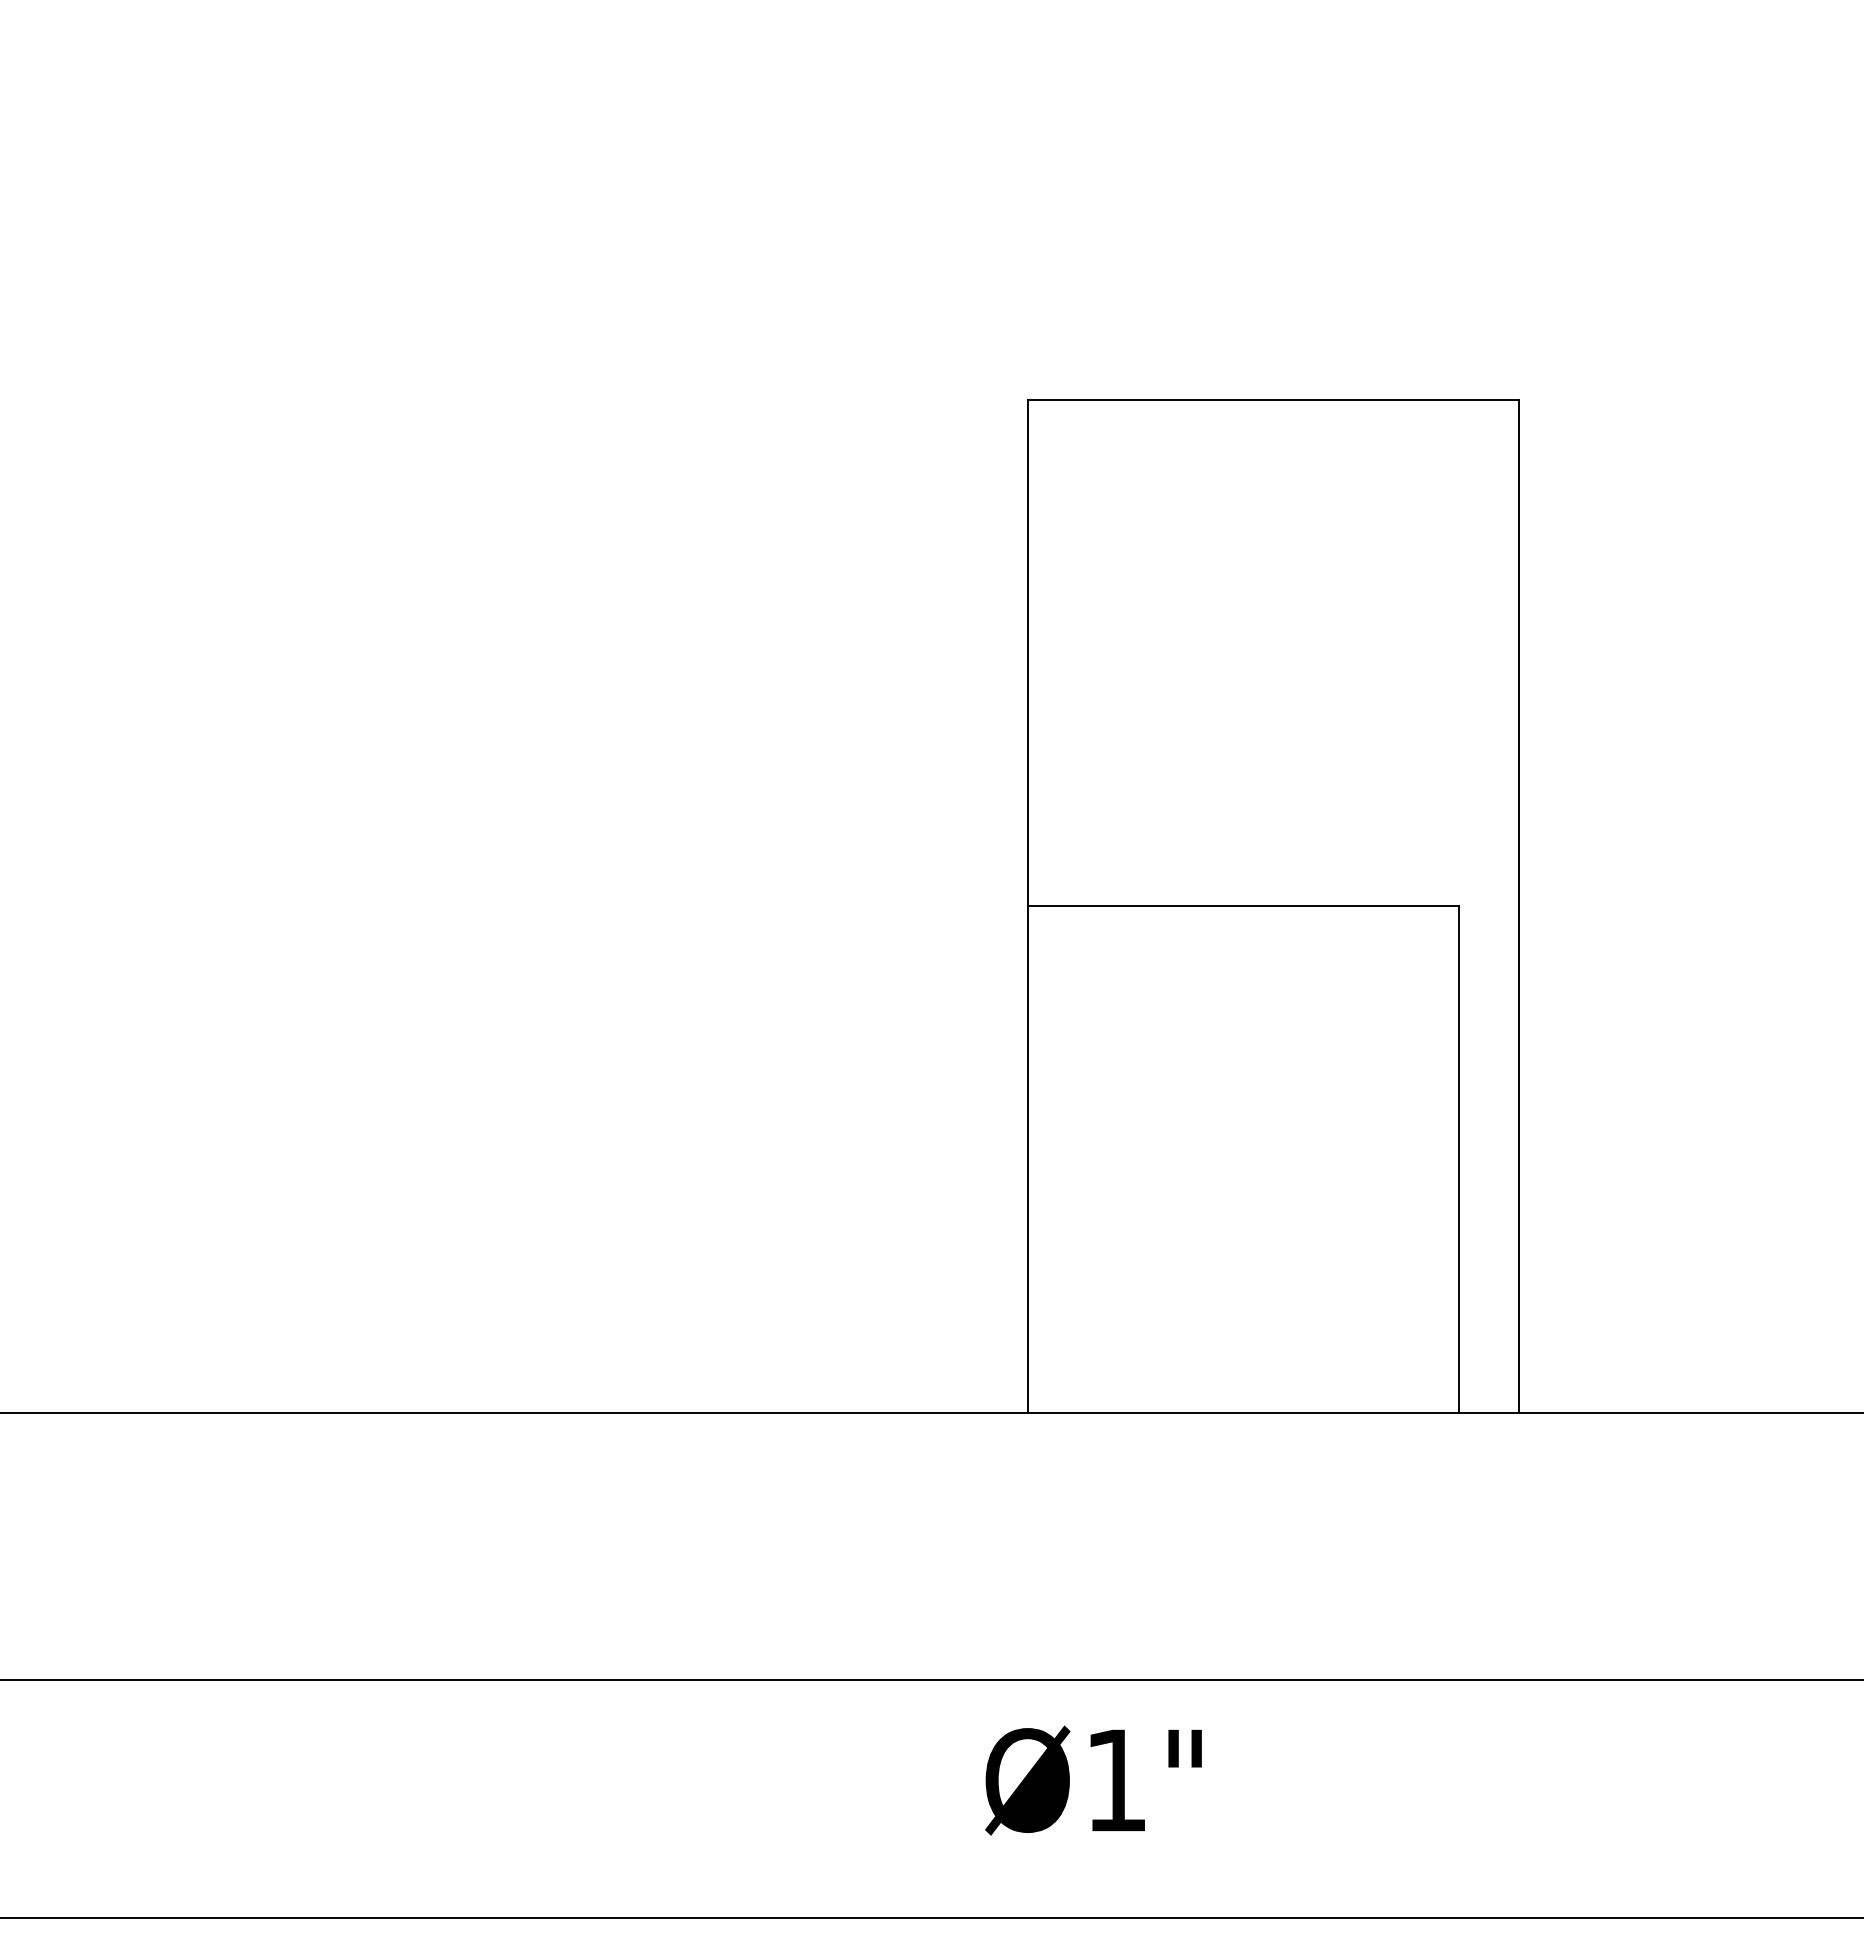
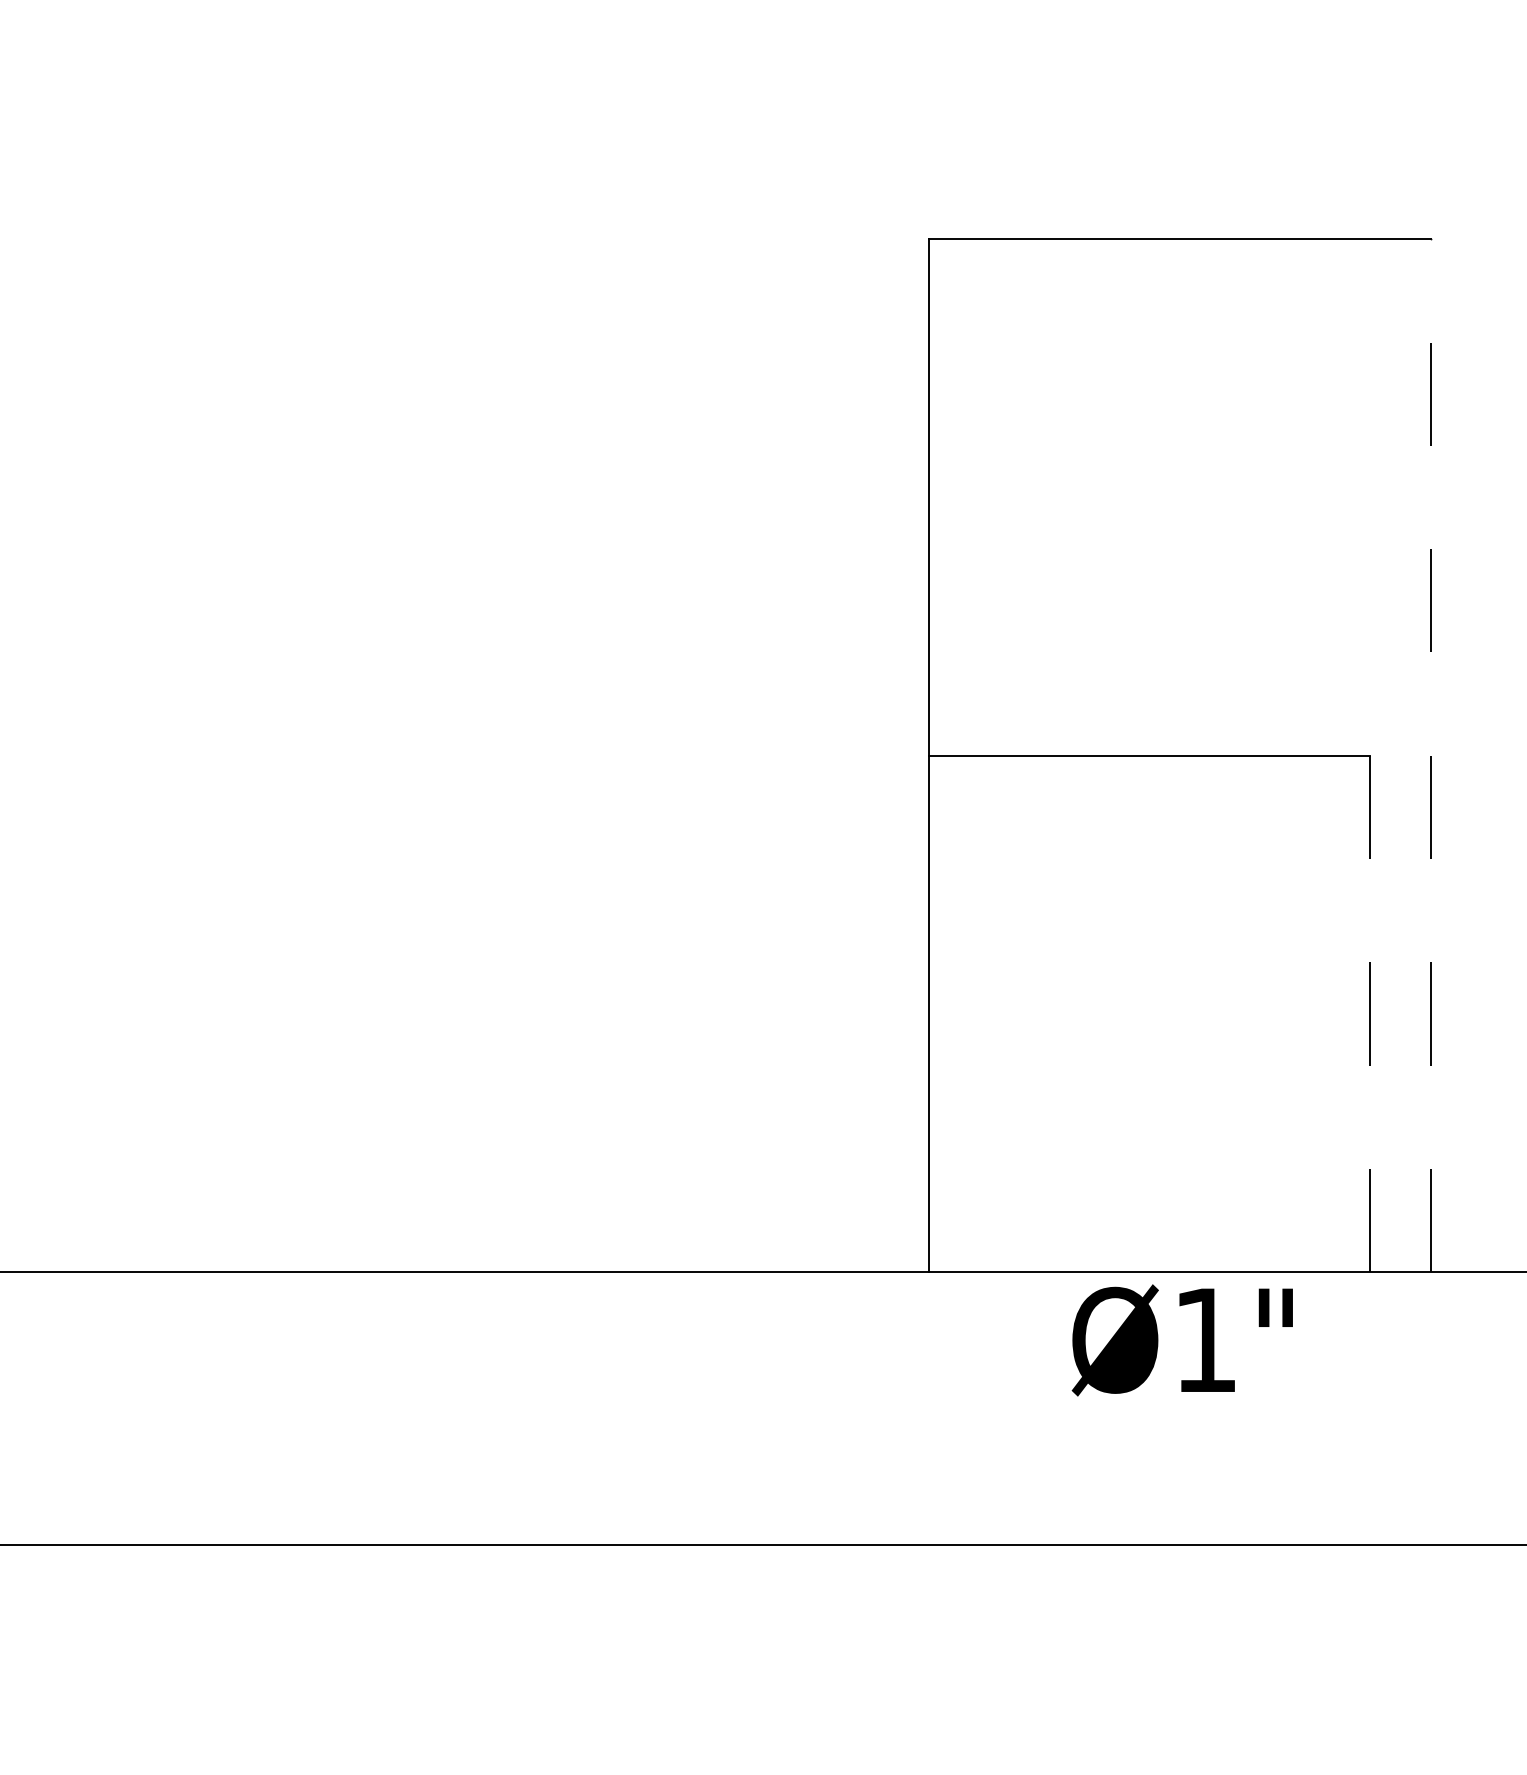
line: (1519, 905) -> (1431, 754), solid -> dashed
line: (1459, 1158) -> (1370, 1012), solid -> dashed
text: (1093, 1780) -> (1182, 1340), moved

